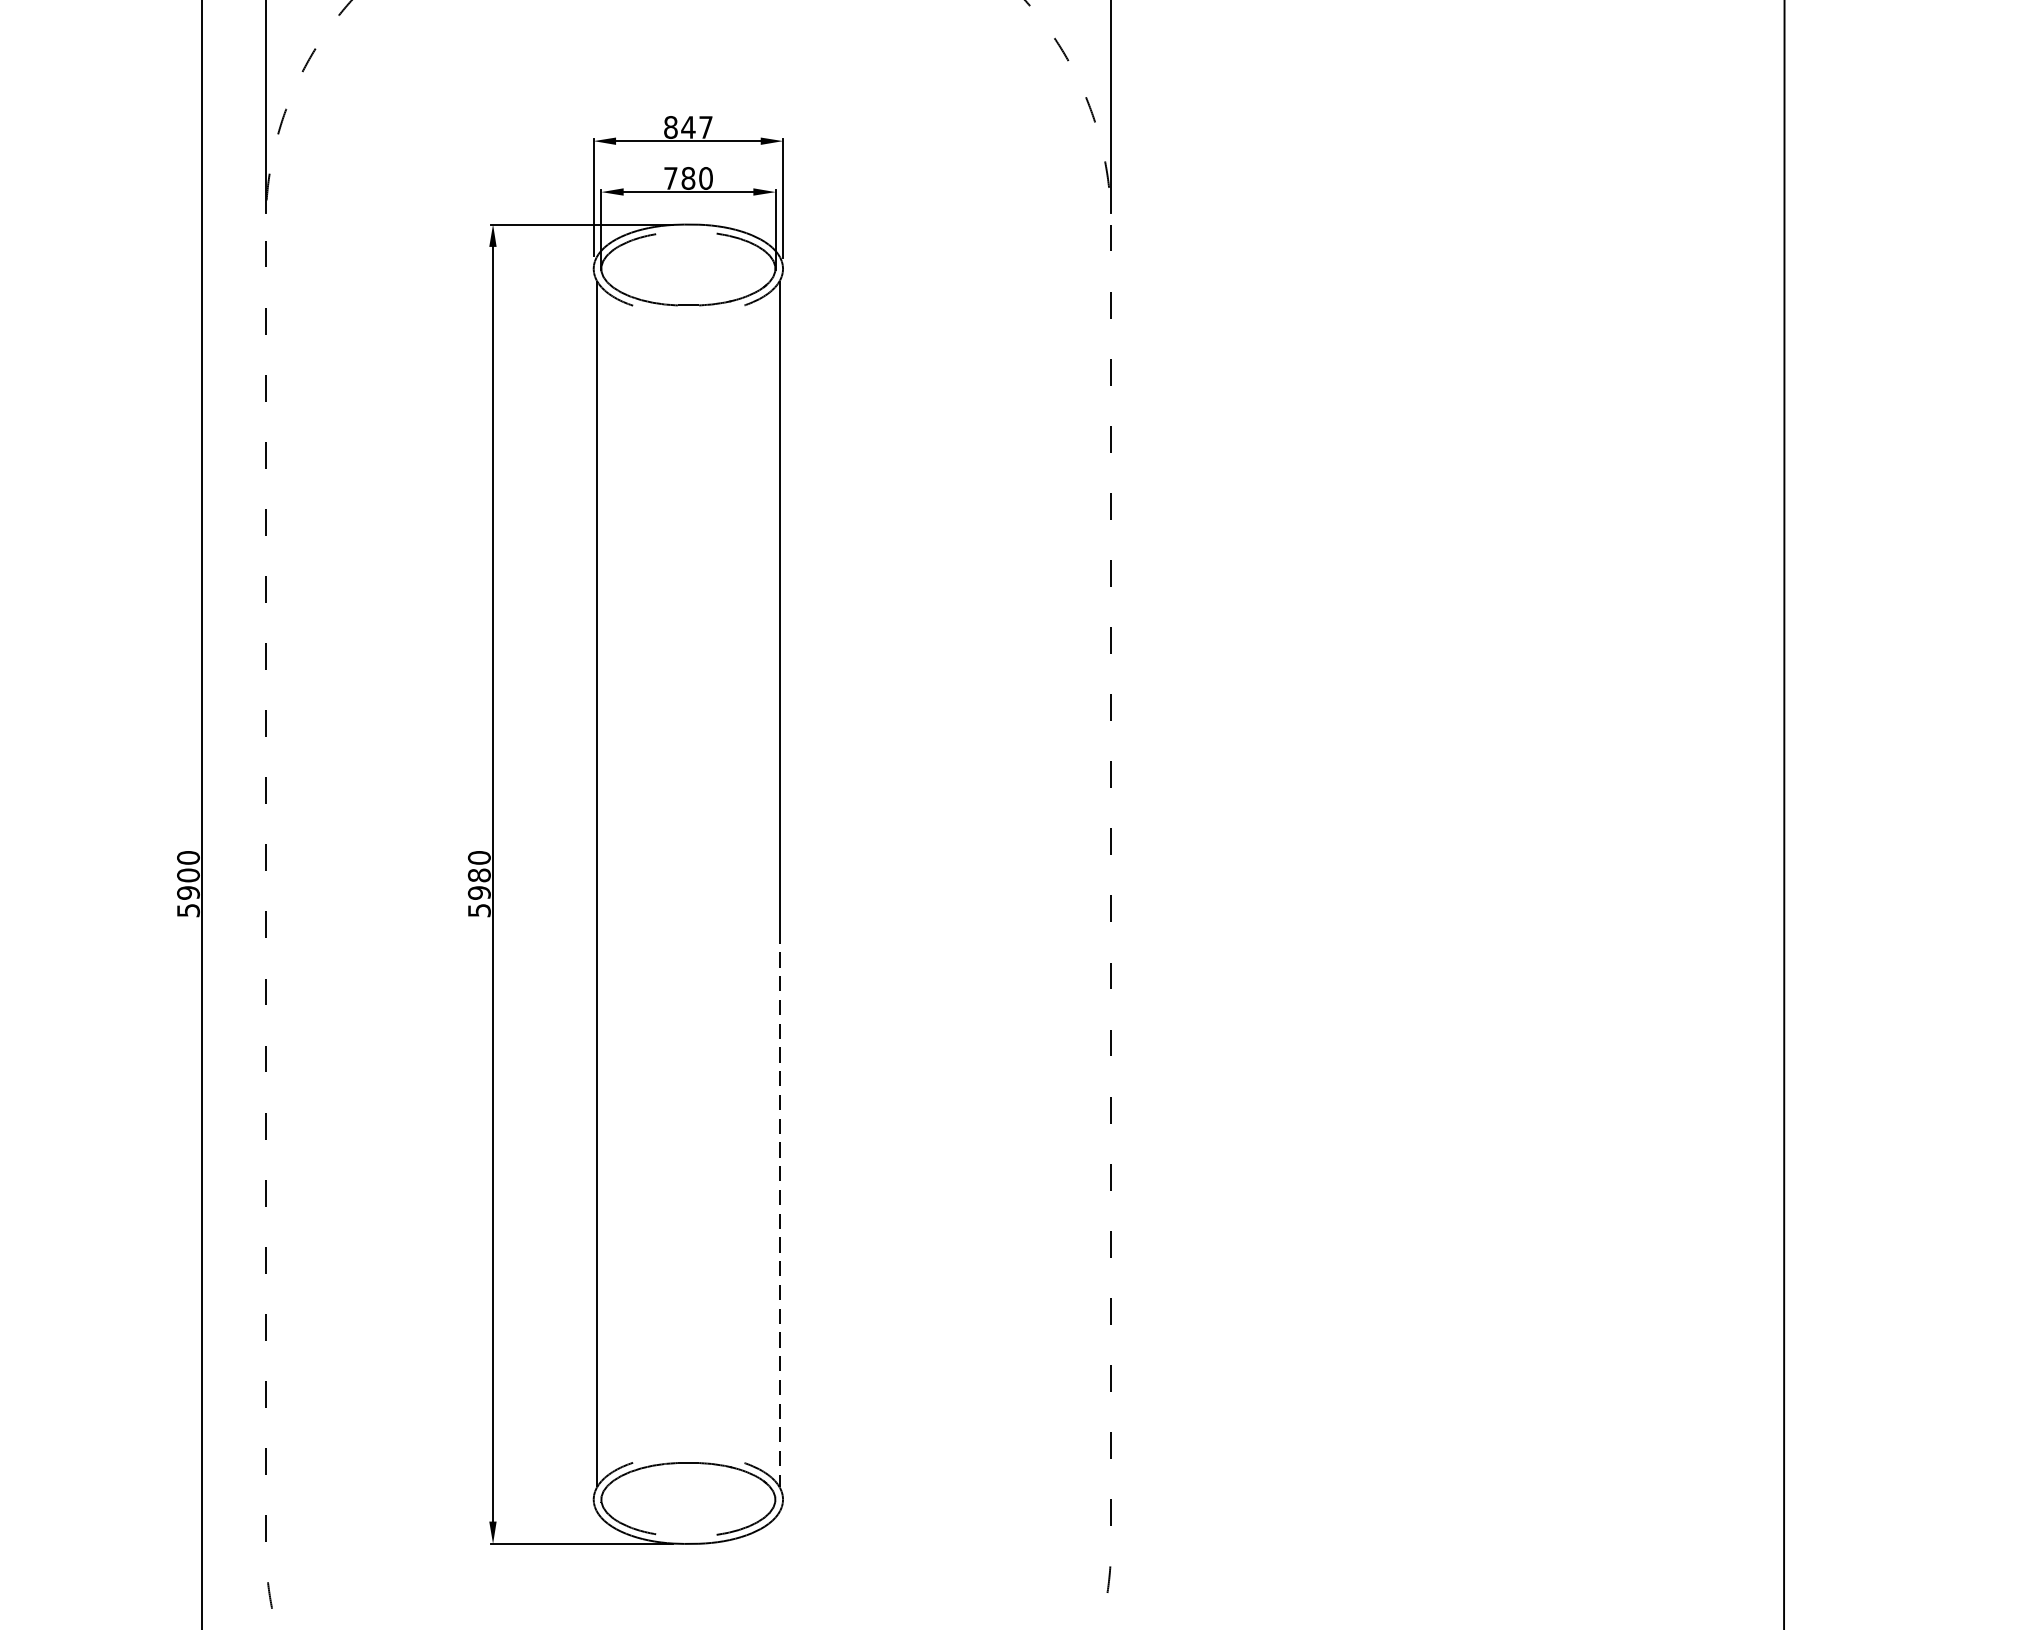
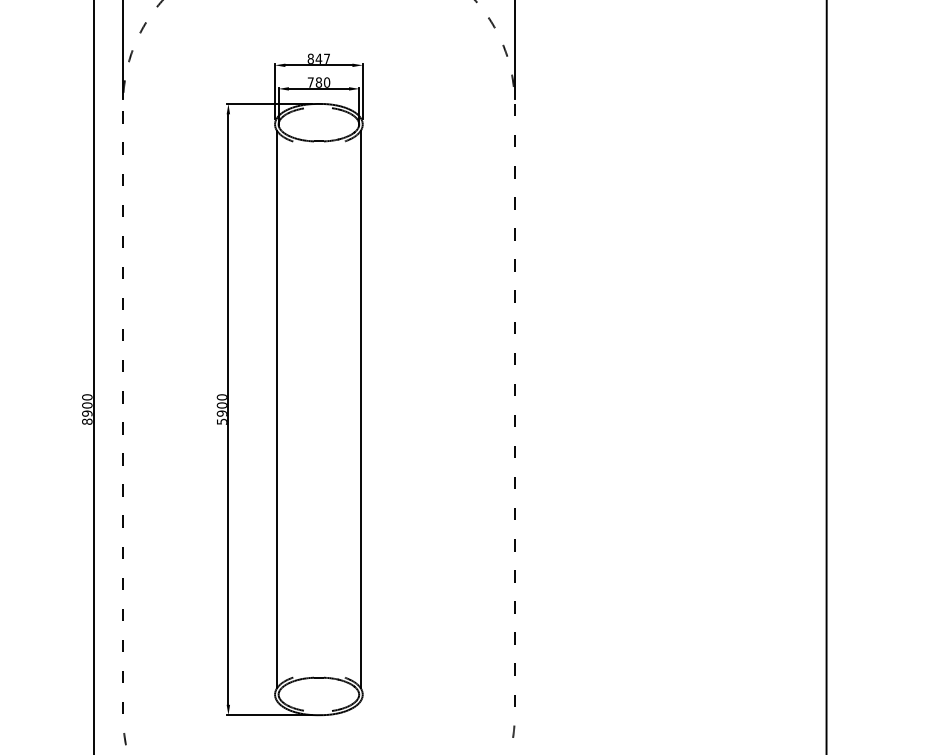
text: (478, 875) -> (221, 405), 5980 -> 5900
text: (188, 909) -> (87, 421), 5900 -> 8900
line: (780, 1210) -> (361, 560), dashed -> solid

